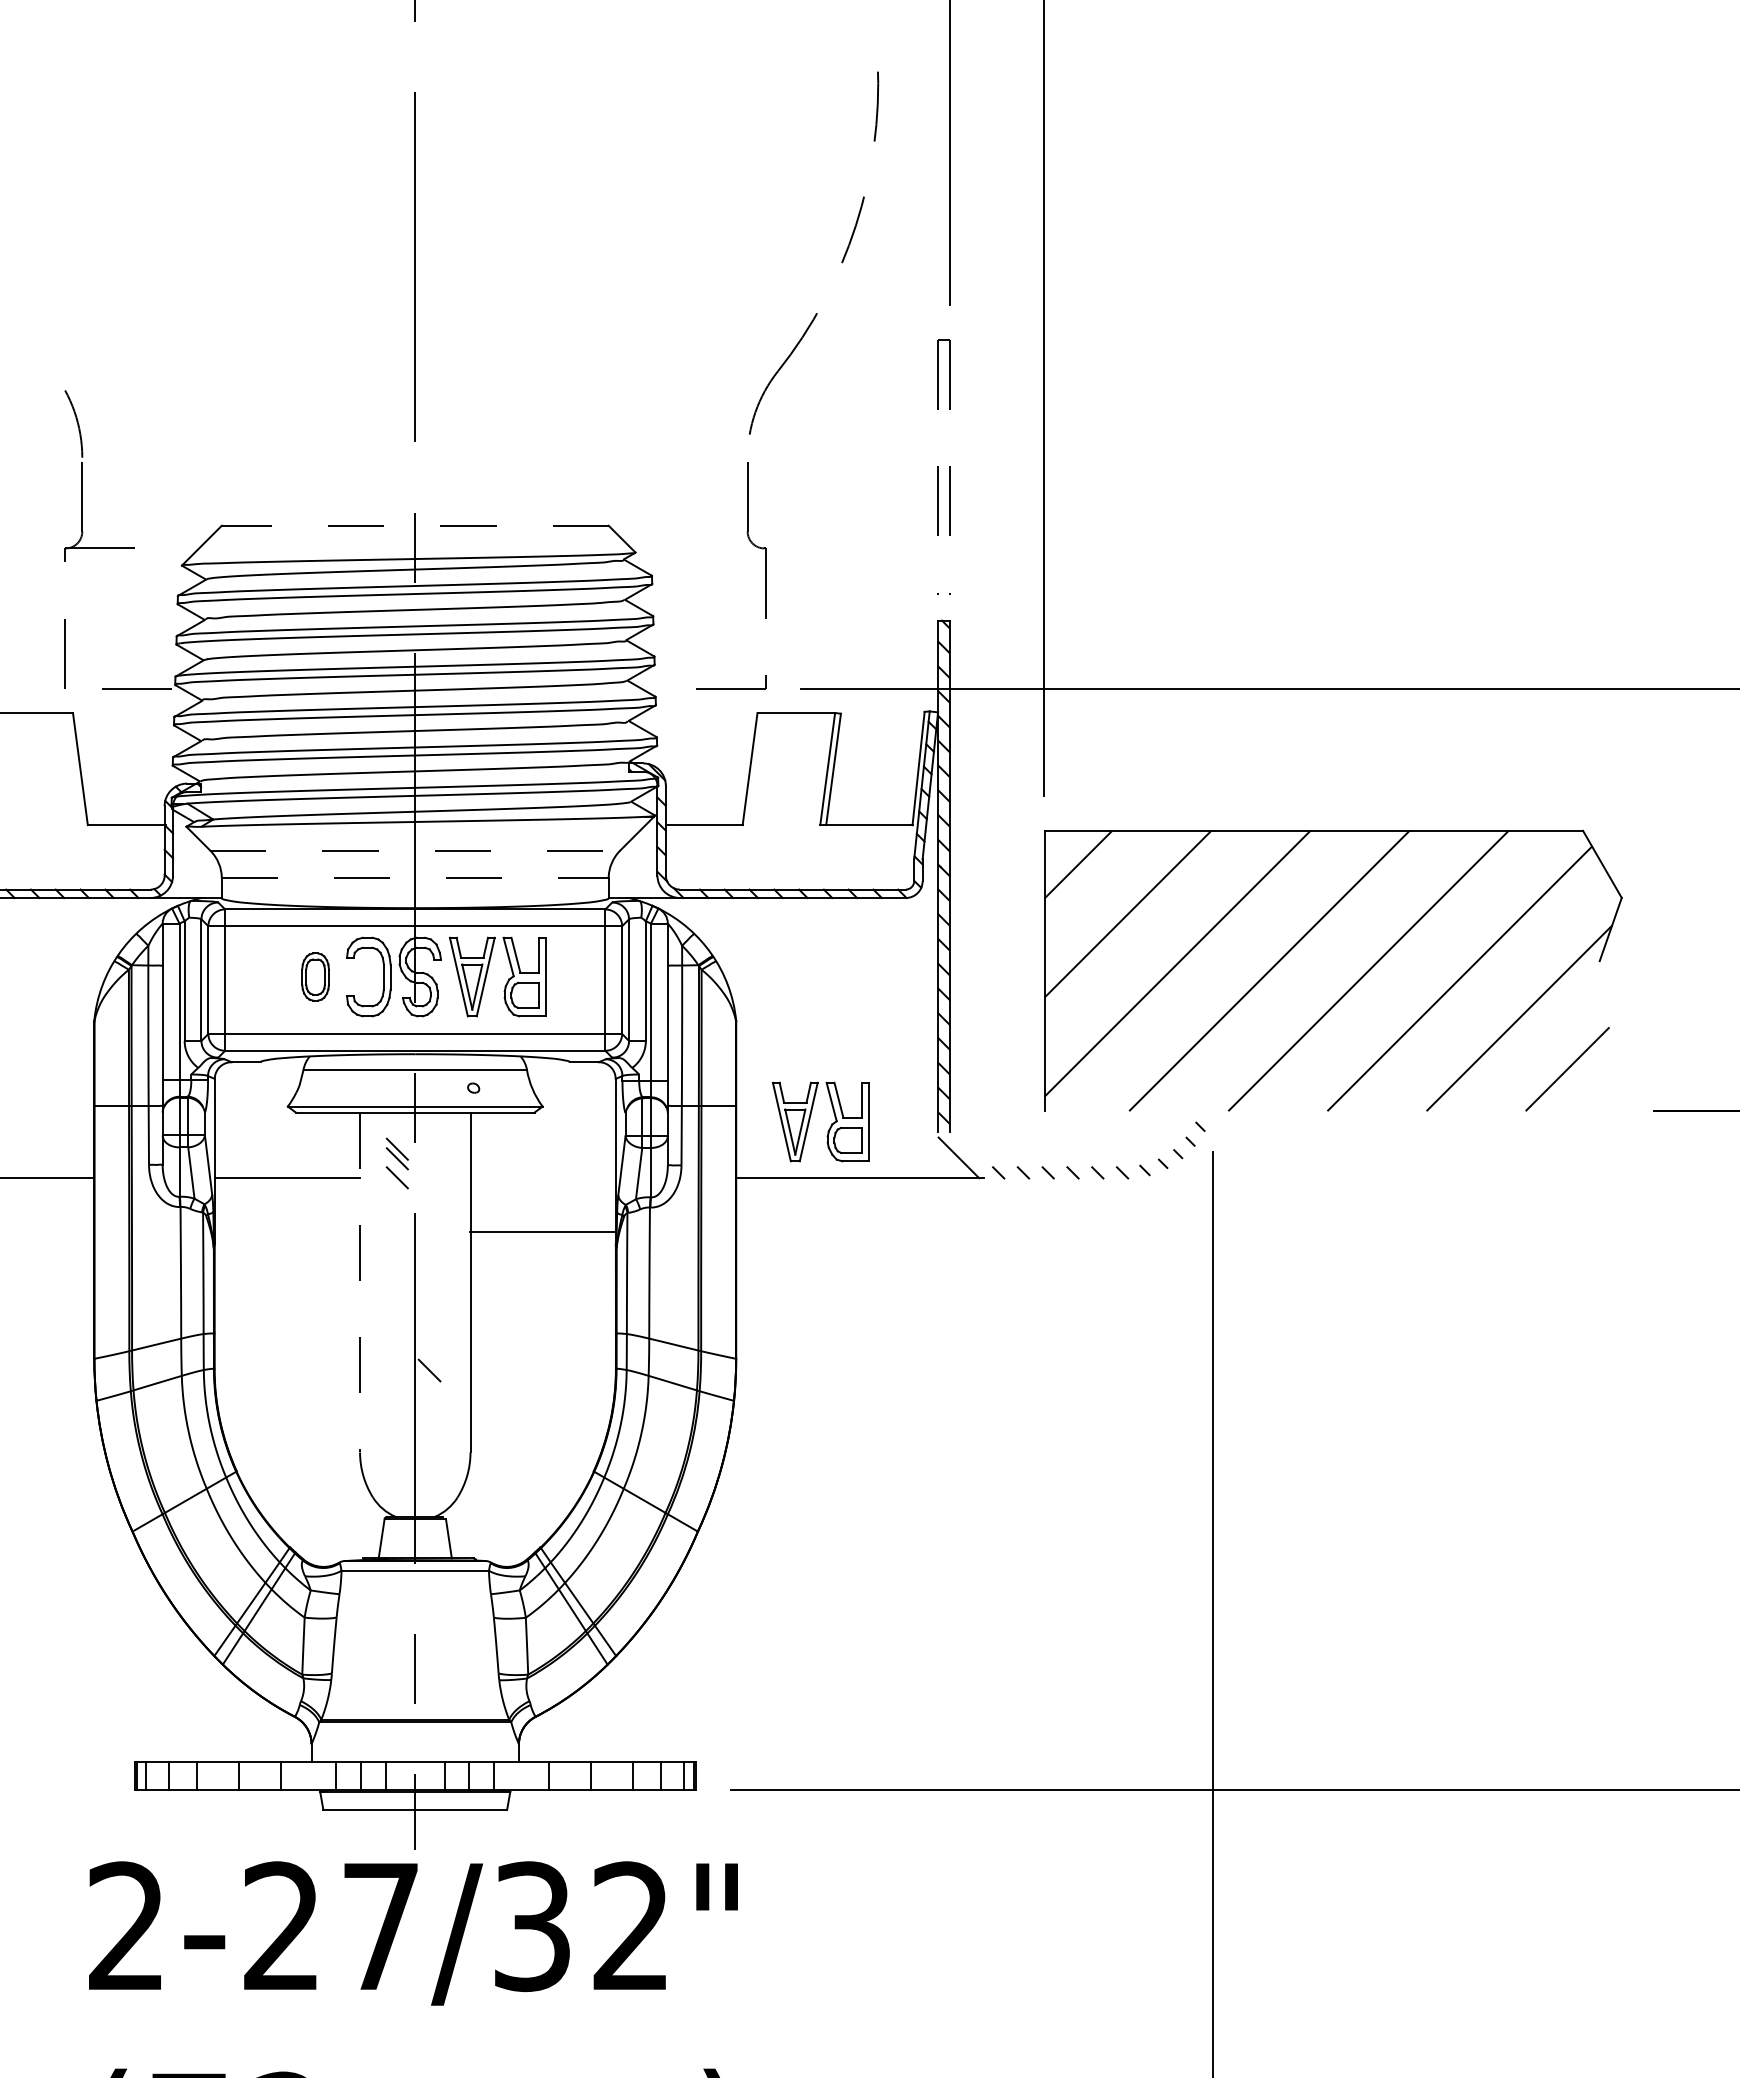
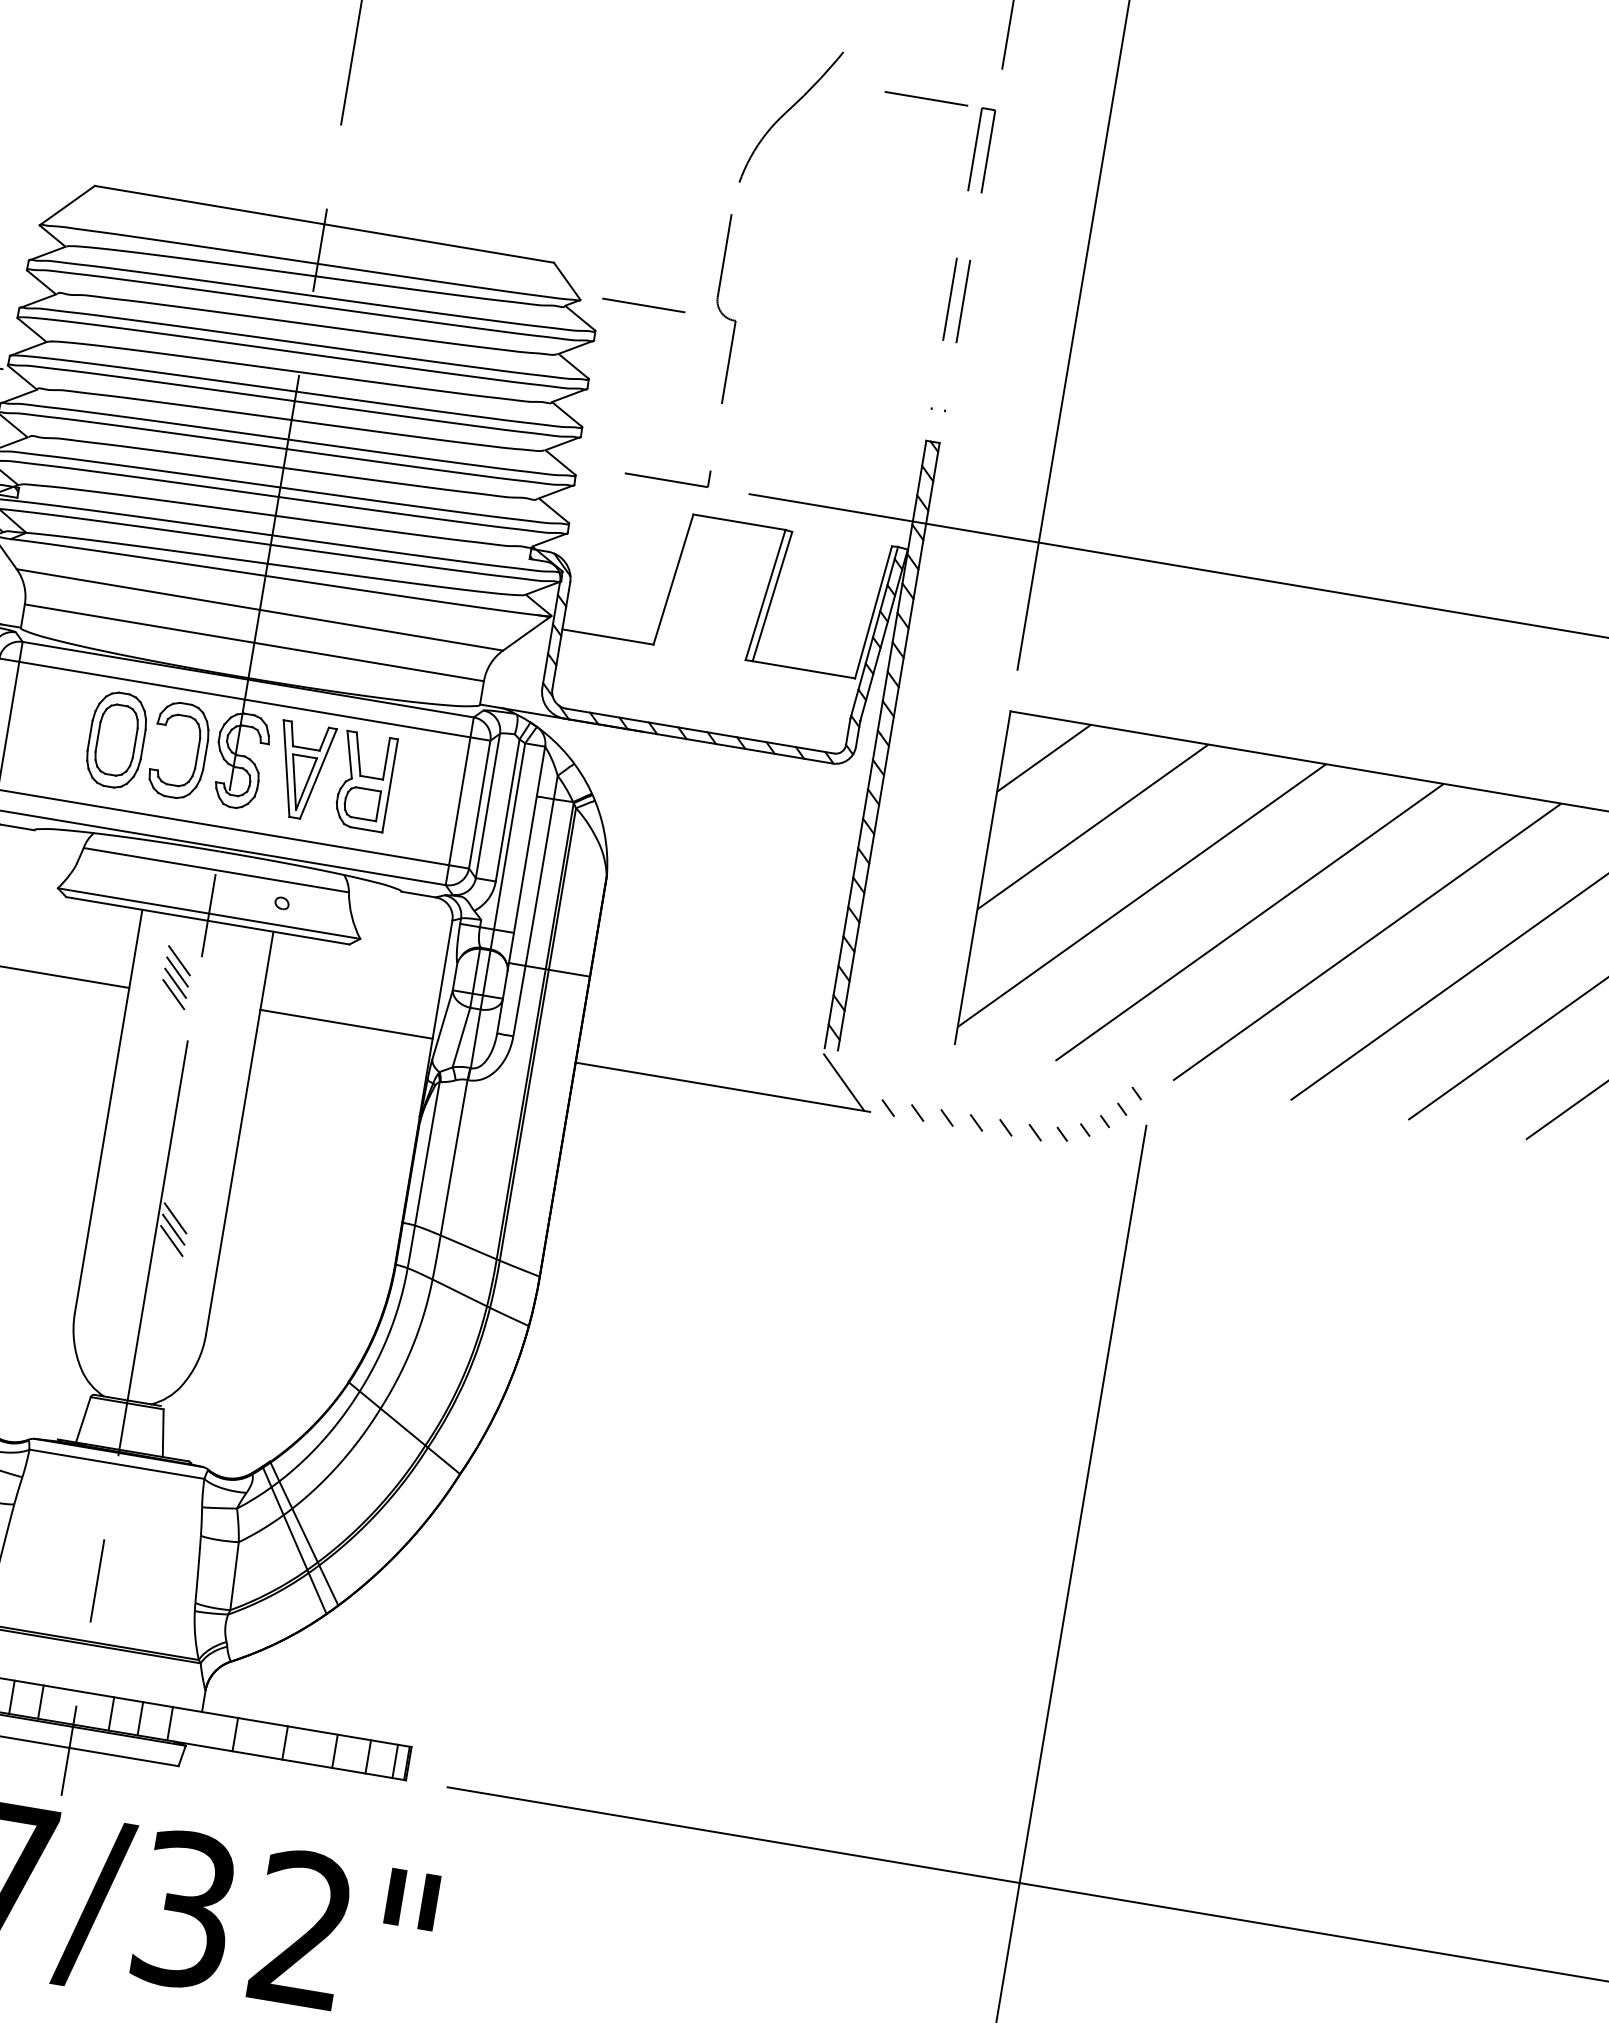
line: (891, 340) -> (926, 99), added
line: (414, 525) -> (323, 223), dashed -> solid
line: (687, 547) -> (643, 304), added
line: (415, 850) -> (260, 609), dashed -> solid
line: (415, 878) -> (254, 643), dashed -> solid
part: (315, 976) -> (116, 739), size x1.67
part: (810, 1119) -> (675, 1007), removed
line: (396, 1167) -> (174, 982), added
line: (542, 1232) -> (345, 1024), moved
line: (360, 1282) -> (109, 1111), dashed -> solid
line: (429, 1360) -> (175, 1217), added
line: (429, 1379) -> (171, 1240), added

